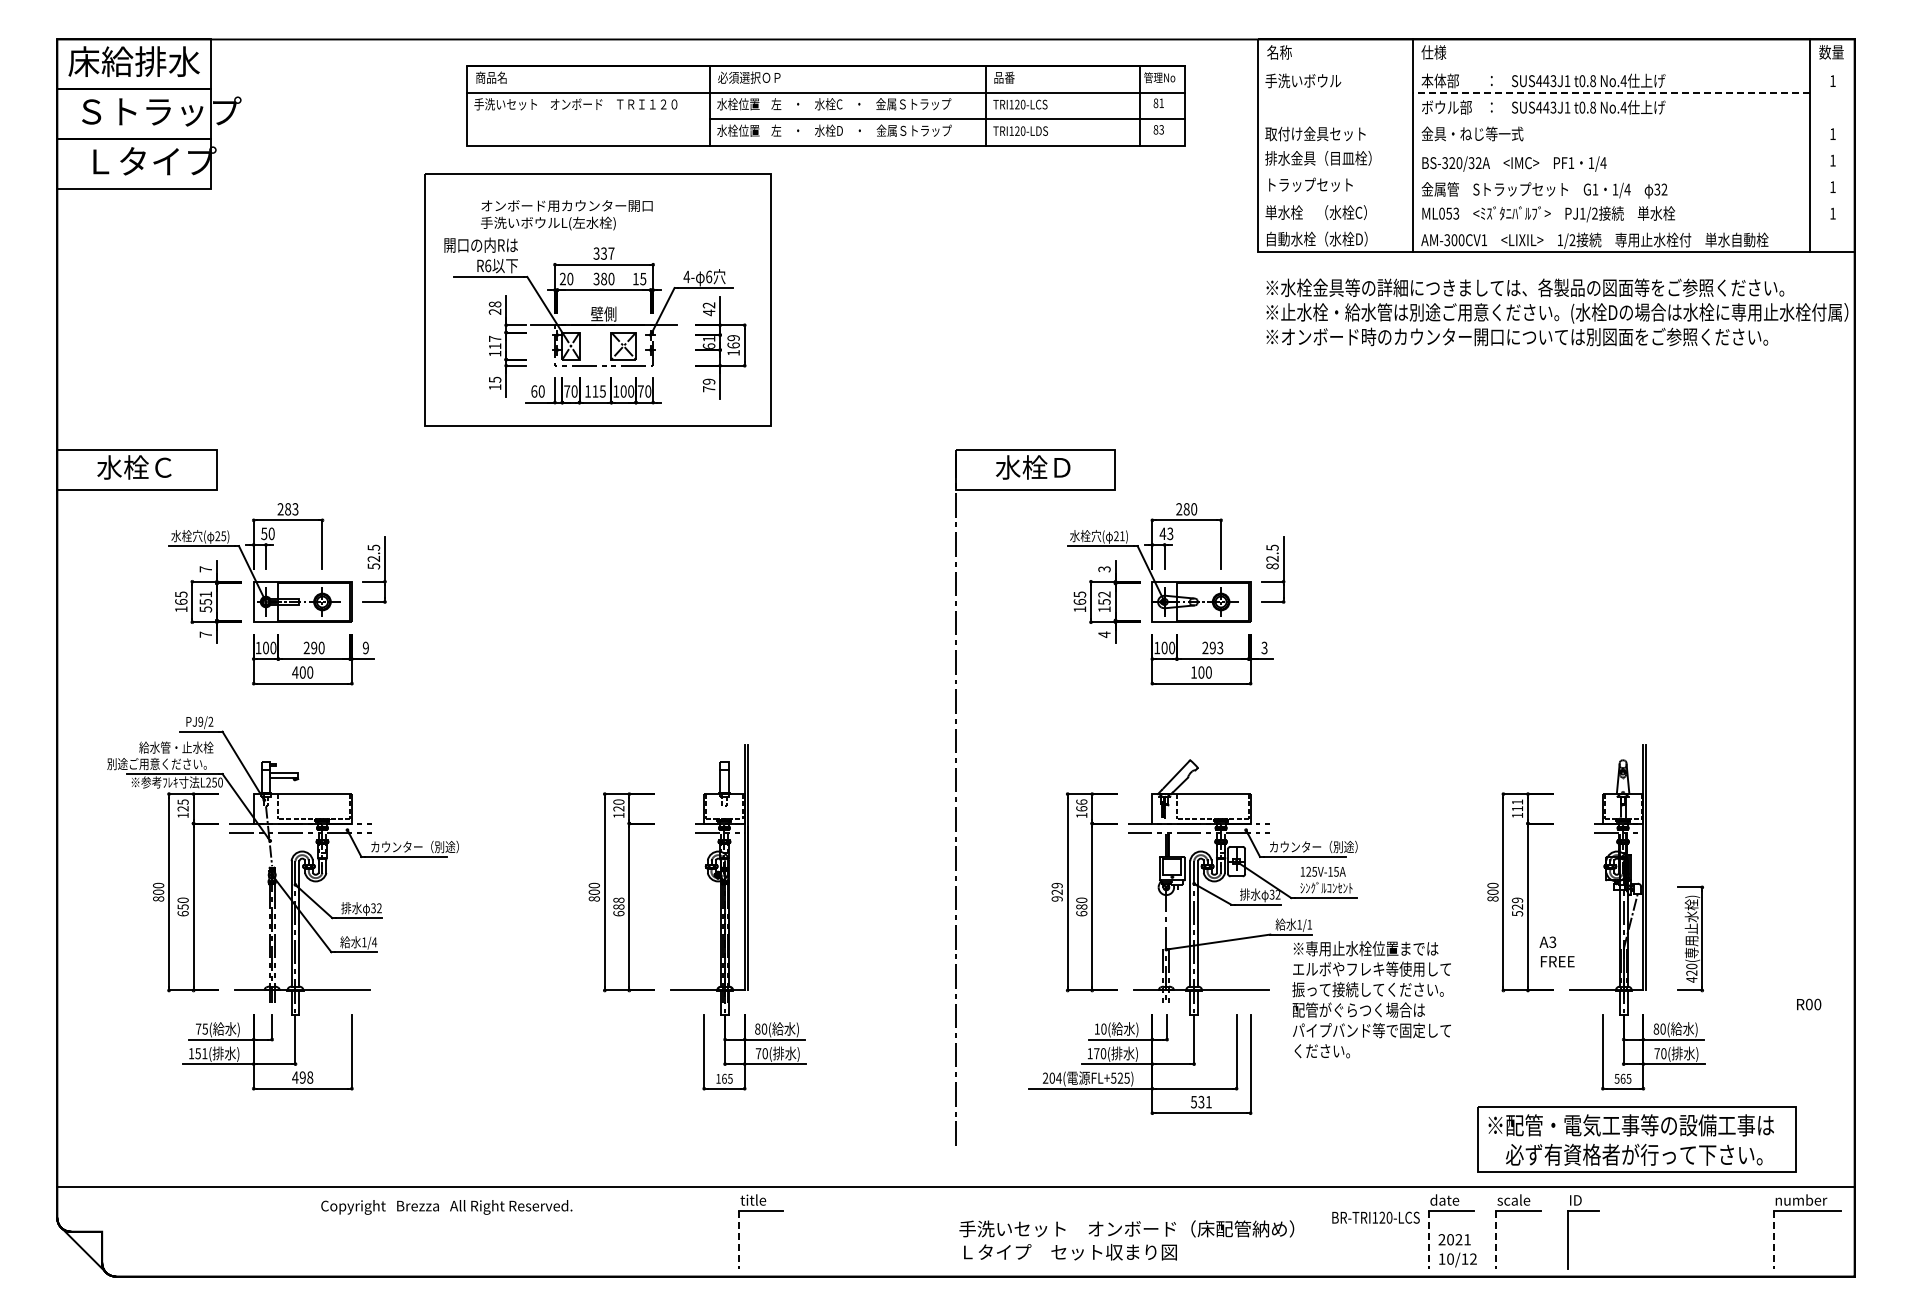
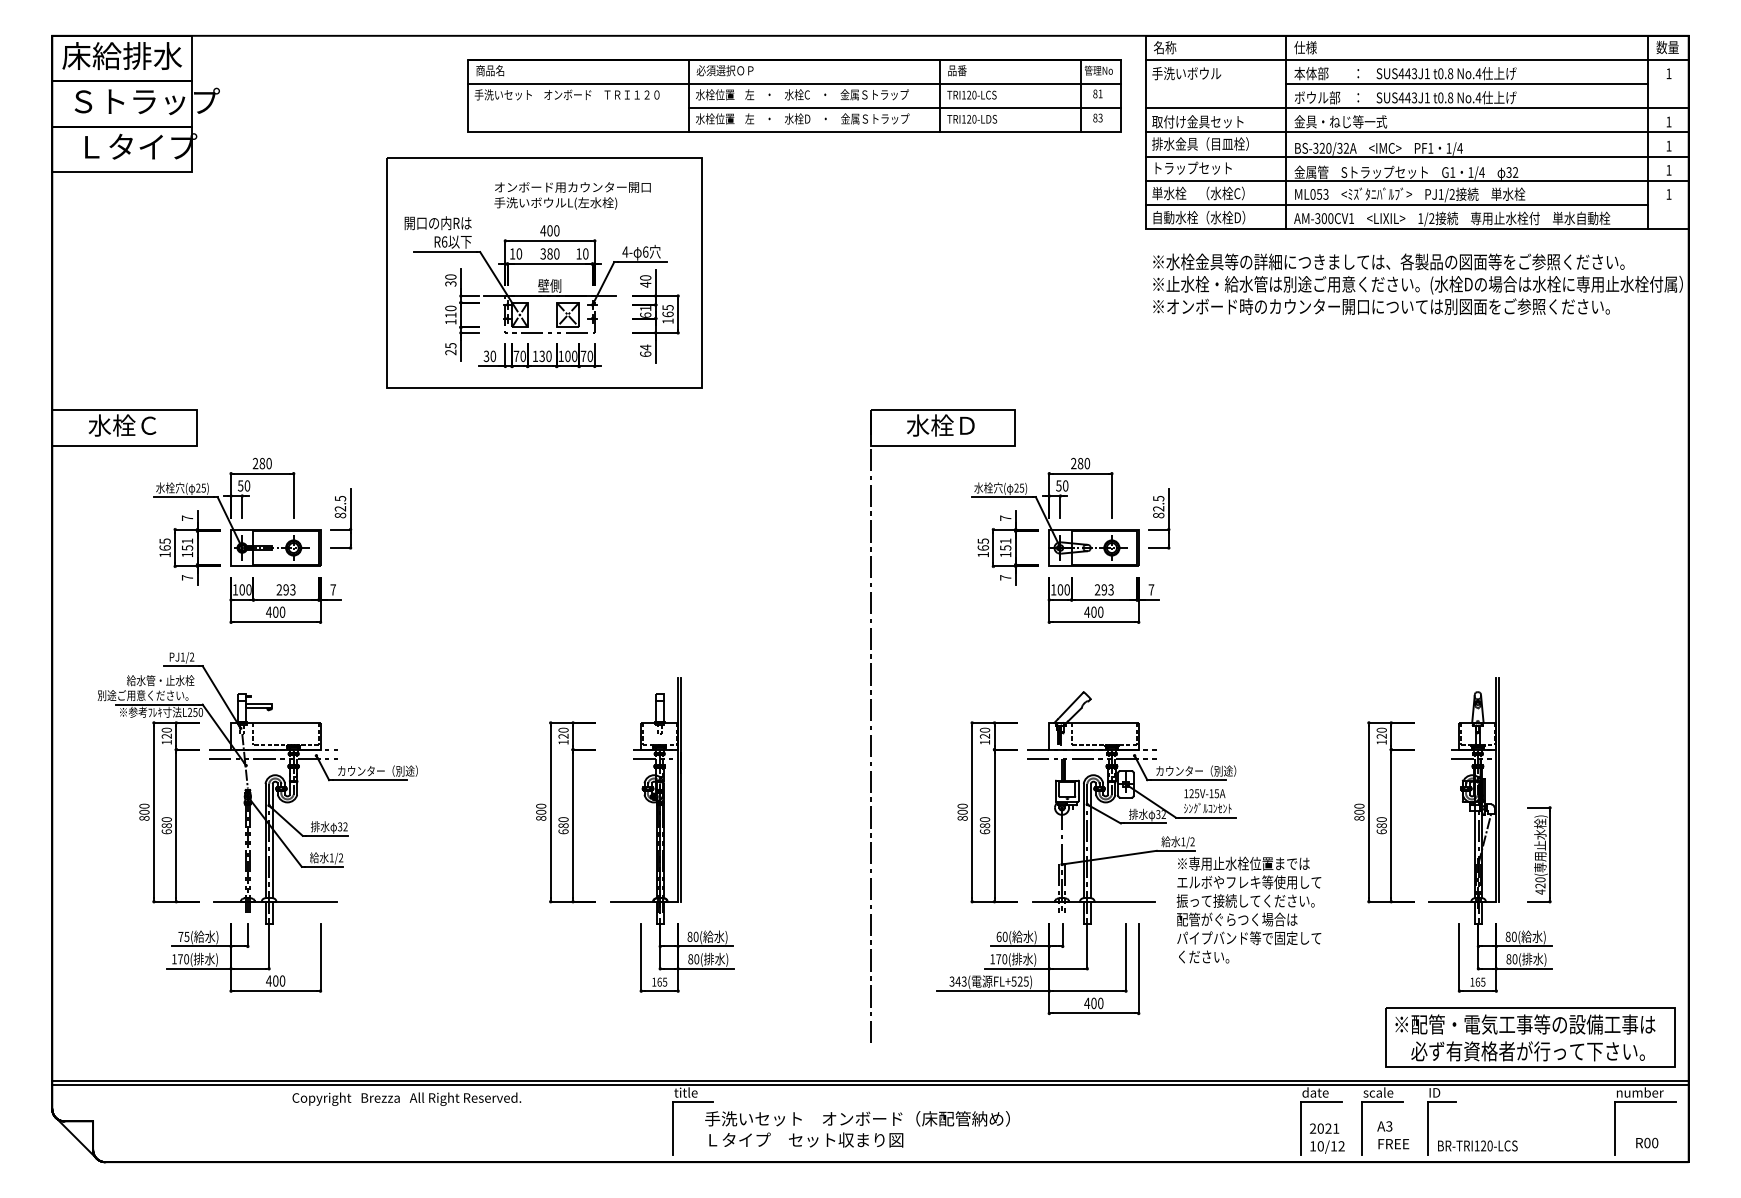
line: (1556, 65) -> (1417, 59), added
line: (1611, 92) -> (1467, 84), dashed -> solid
part: (825, 105) -> (794, 95), moved
line: (1556, 119) -> (1417, 108), added
line: (1556, 145) -> (1417, 132), added
line: (1556, 172) -> (1417, 156), added
line: (1556, 198) -> (1417, 180), added
text: (566, 215) -> (572, 196), moved
line: (1534, 225) -> (1397, 205), added
text: (603, 253) -> (549, 230), 337 -> 400
text: (562, 278) -> (512, 253), 20 -> 10
text: (643, 278) -> (585, 253), 15 -> 10
text: (709, 305) -> (646, 278), 42 -> 40
text: (495, 307) -> (451, 279), 28 -> 30
text: (494, 338) -> (450, 308), 117 -> 110
text: (733, 338) -> (667, 308), 169 -> 165
text: (708, 385) -> (645, 350), 79 -> 64
text: (494, 387) -> (450, 352), 15 -> 25
text: (534, 391) -> (486, 356), 60 -> 30
text: (598, 391) -> (544, 356), 115 -> 130
text: (295, 509) -> (269, 463), 283 -> 280
text: (1166, 533) -> (1062, 485), 43 -> 50
text: (1122, 536) -> (1022, 488), 21) -> 25)
text: (373, 566) -> (340, 515), 52.5 -> 82.5
text: (1104, 569) -> (1005, 518), 3 -> 7
text: (1104, 594) -> (1005, 541), 152 -> 151
text: (205, 609) -> (187, 554), 551 -> 151
text: (1104, 634) -> (1005, 577), 4 -> 7
text: (321, 647) -> (292, 589), 290 -> 293
text: (365, 647) -> (332, 589), 9 -> 7
text: (1264, 647) -> (1151, 589), 3 -> 7
text: (1193, 672) -> (1086, 612), 100 -> 400
text: (200, 721) -> (182, 656), PJ9/2 -> PJ1/2
text: (182, 801) -> (166, 729), 125 -> 120
text: (1081, 805) -> (984, 733), 166 -> 120
text: (1517, 805) -> (1381, 733), 111 -> 120
text: (1056, 892) -> (962, 812), 929 -> 800
text: (619, 899) -> (564, 818), 688 -> 680
text: (182, 906) -> (166, 825), 650 -> 680
text: (1517, 906) -> (1381, 825), 529 -> 680
text: (1309, 924) -> (1192, 841), 1/1 -> 1/2
text: (374, 942) -> (341, 858), 1/4 -> 1/2
text: (1556, 951) -> (1392, 1134), moved
text: (1809, 1004) -> (1647, 1143), moved
text: (1097, 1028) -> (999, 936), 10( -> 60(
text: (201, 1053) -> (183, 959), 151( -> 170(
text: (758, 1053) -> (690, 959), 70( -> 80(
text: (1656, 1053) -> (1508, 959), 70( -> 80(
text: (306, 1077) -> (279, 980), 498 -> 400
text: (1051, 1077) -> (957, 980), 204( -> 343(
text: (1616, 1078) -> (1471, 981), 565 -> 165
text: (1200, 1101) -> (1093, 1002), 531 -> 400
part: (1636, 1139) -> (1530, 1037), moved
line: (955, 1191) -> (870, 1084), added
text: (1375, 1217) -> (1477, 1145), moved
line: (738, 1240) -> (672, 1129), dashed -> solid
text: (1126, 1240) -> (857, 1129), moved
line: (1428, 1240) -> (1300, 1129), dashed -> solid
line: (1496, 1240) -> (1362, 1129), dashed -> solid
line: (1773, 1240) -> (1614, 1129), dashed -> solid

